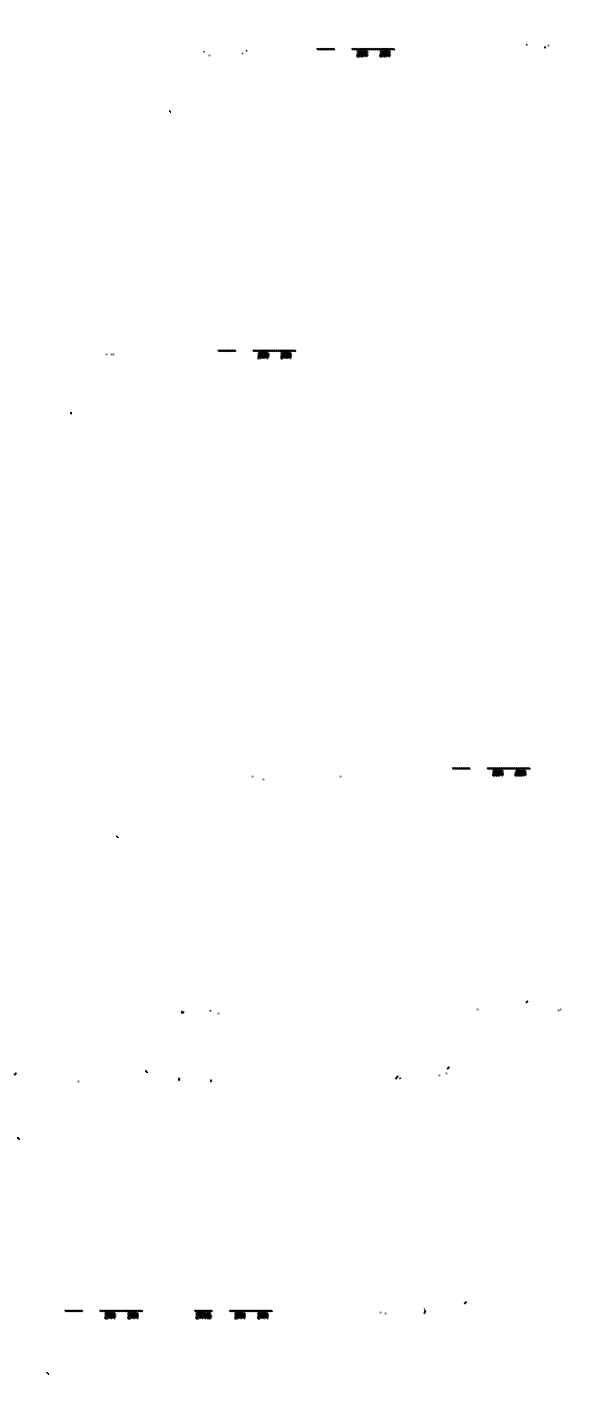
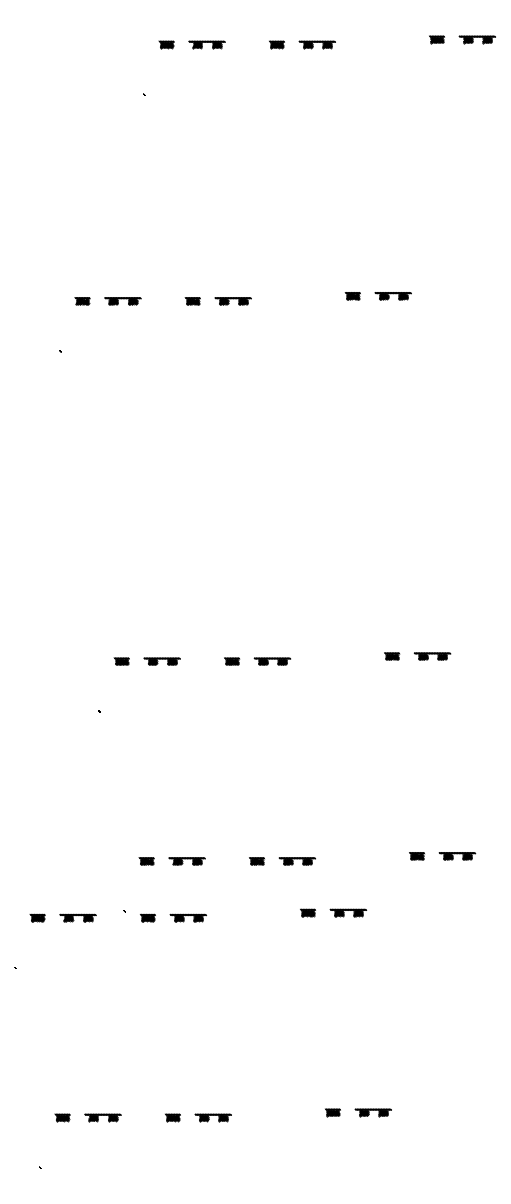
part: (543, 46) -> (462, 39), size x1.67
part: (225, 52) -> (191, 44), size x1.67
hatch: (325, 53) -> (276, 45), added
part: (444, 348) -> (377, 296), added
part: (126, 354) -> (107, 301), size x1.67
hatch: (226, 354) -> (192, 301), added
hatch: (460, 772) -> (391, 656), added
part: (172, 777) -> (146, 661), size x0.71
part: (302, 777) -> (257, 661), size x0.71
part: (520, 1006) -> (442, 855), size x0.71
part: (202, 1012) -> (172, 860), size x1.67
part: (331, 1012) -> (281, 860), added
part: (391, 1073) -> (332, 912), size x0.62
part: (74, 1079) -> (63, 917), size x0.62
part: (203, 1079) -> (173, 917), size x1.43
part: (421, 1308) -> (358, 1112), size x0.62
hatch: (73, 1314) -> (62, 1117), added

